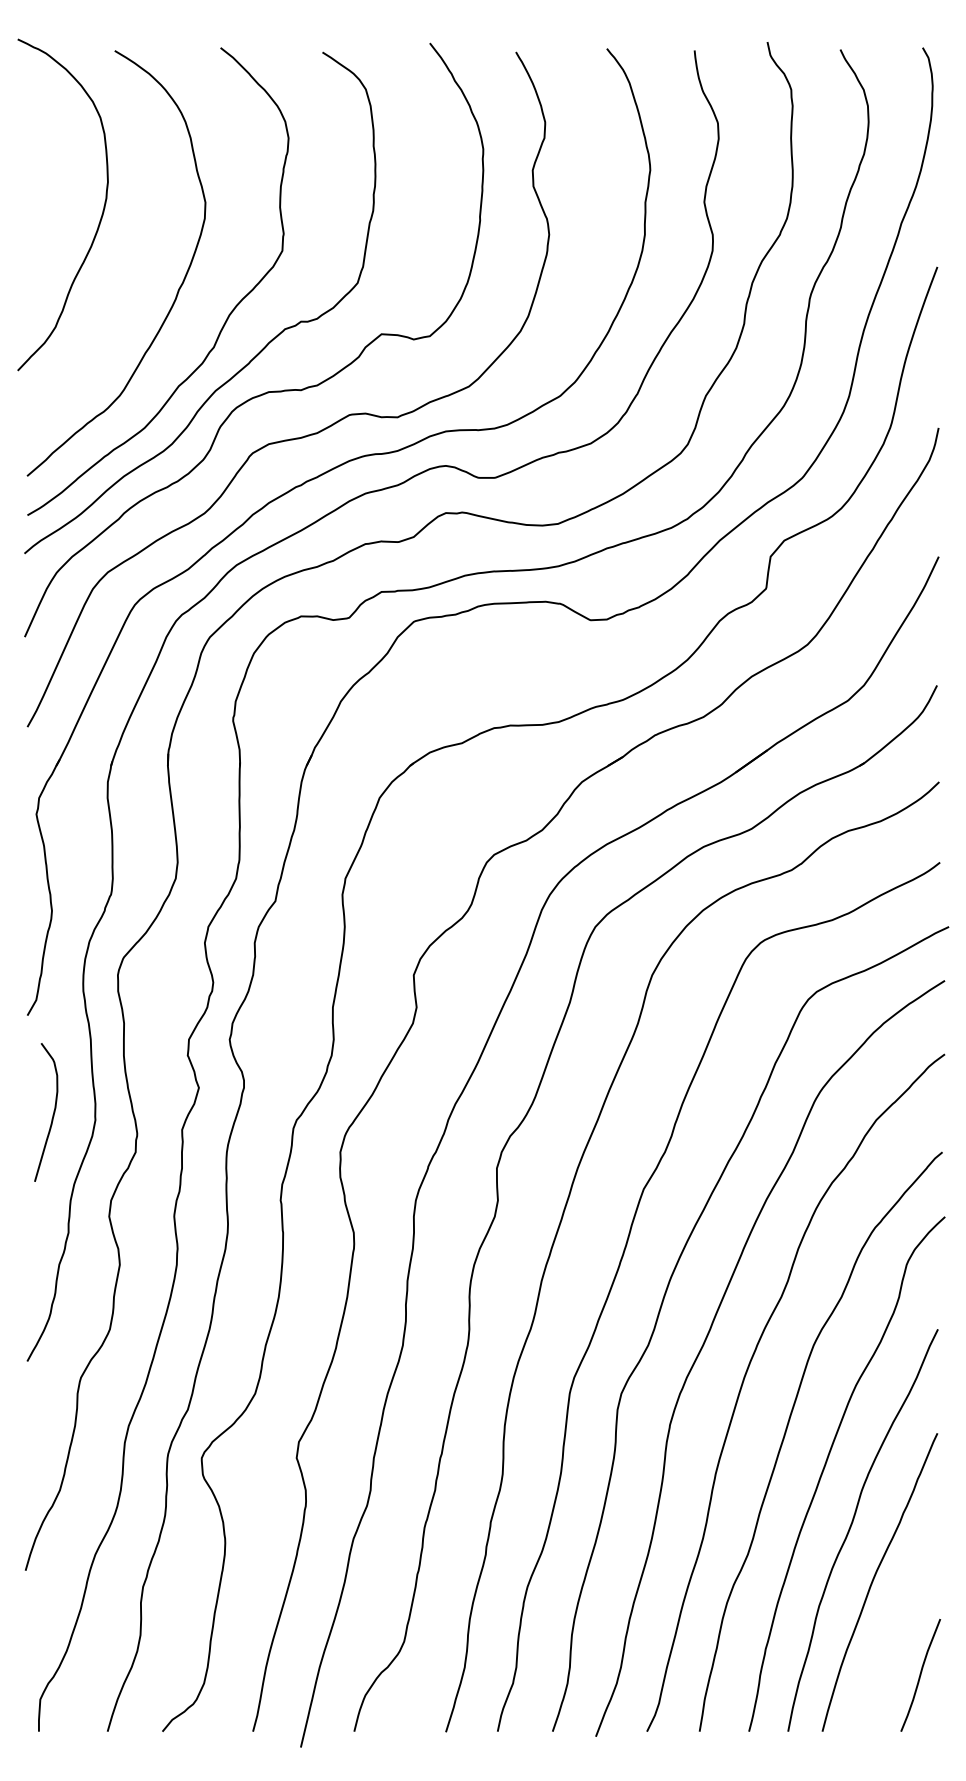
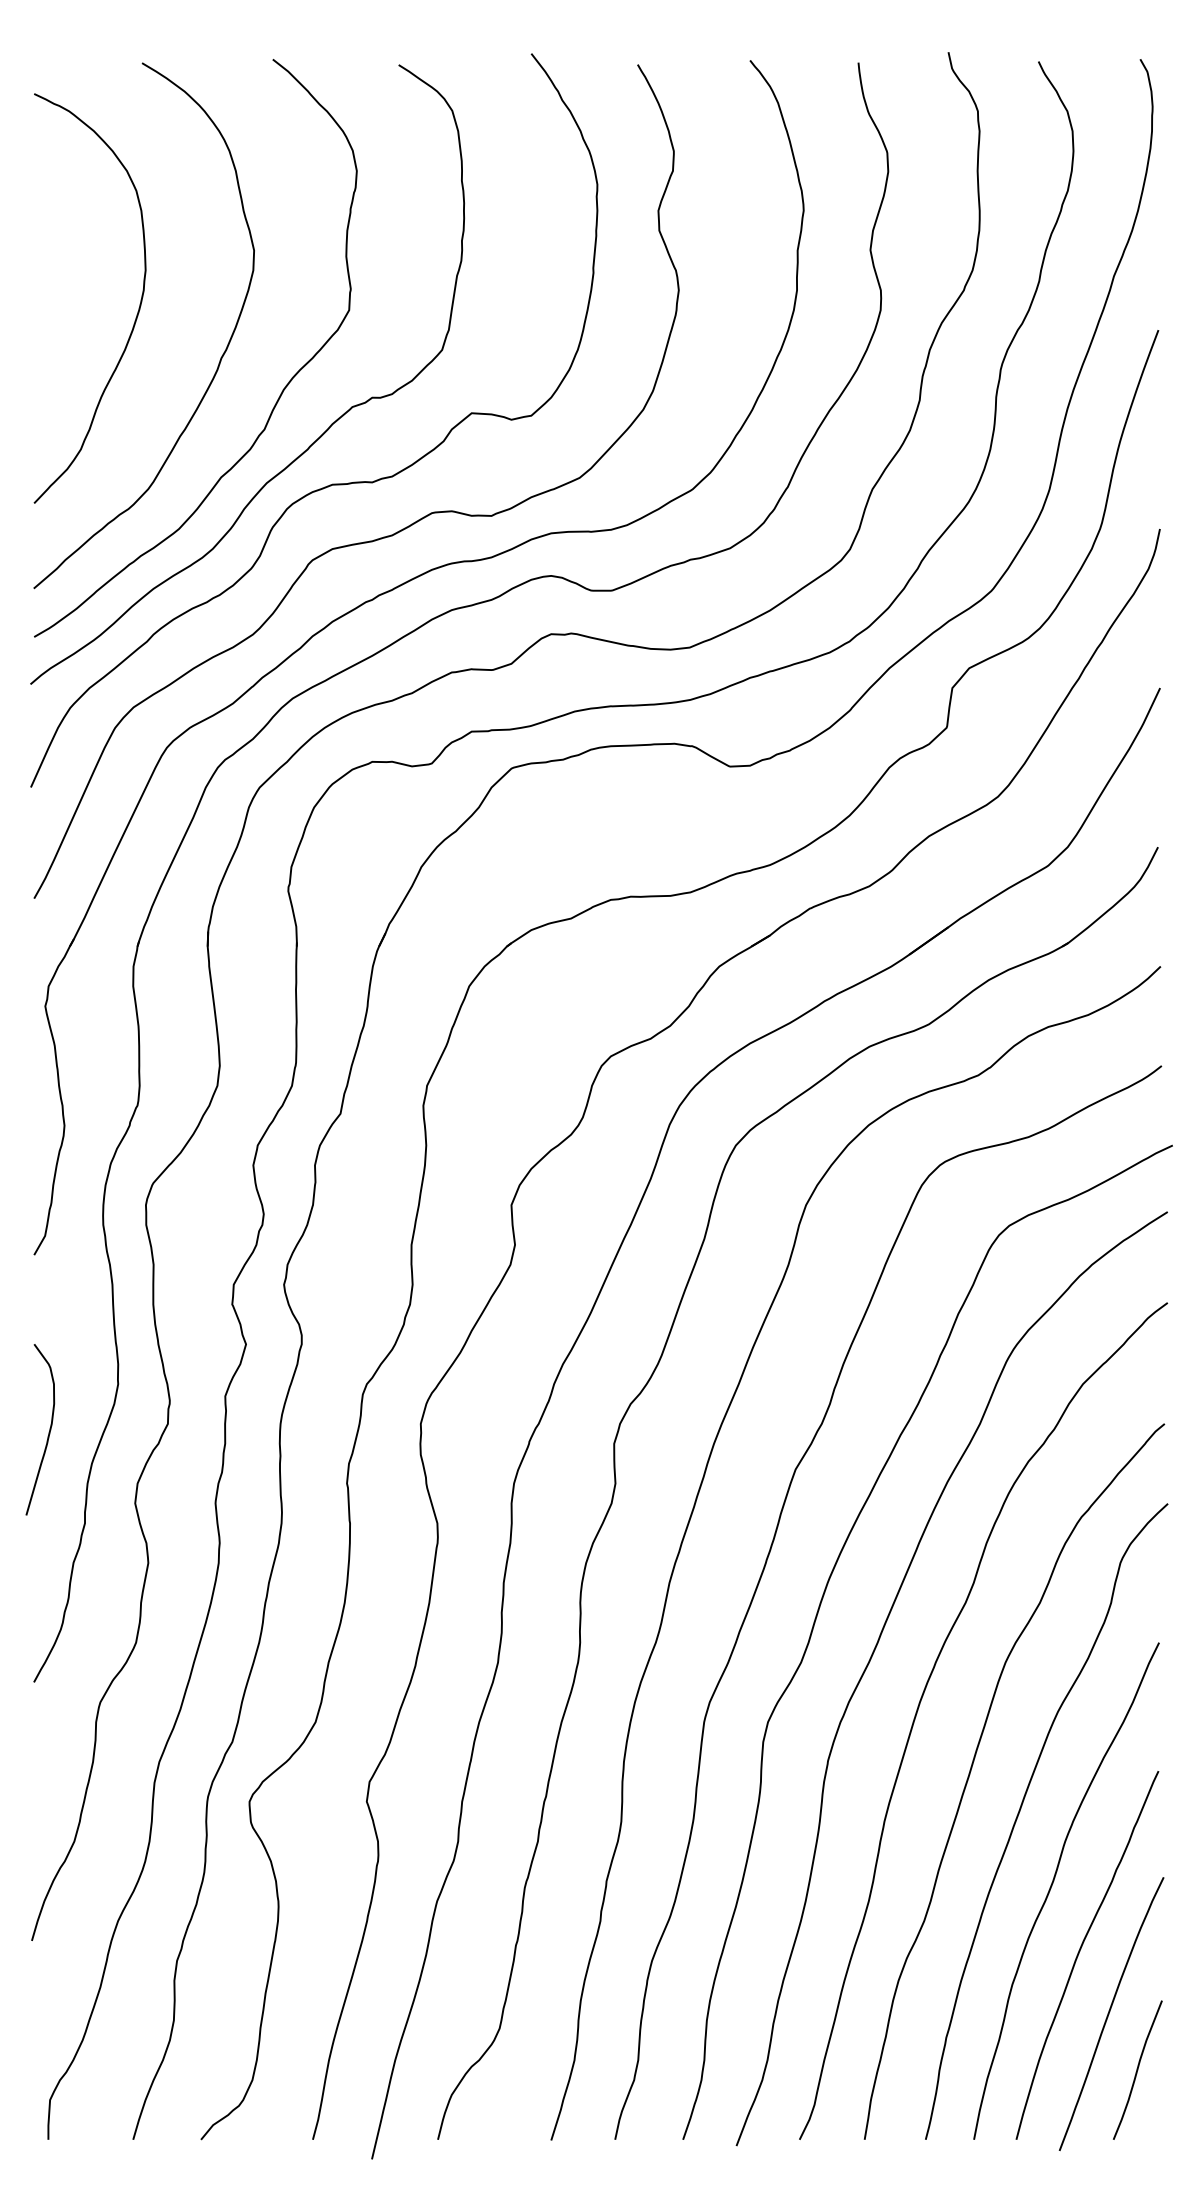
curve: (100, 217) -> (136, 314), moved
curve: (52, 1114) -> (48, 1432), moved
curve: (897, 1629) -> (1109, 2013), added

